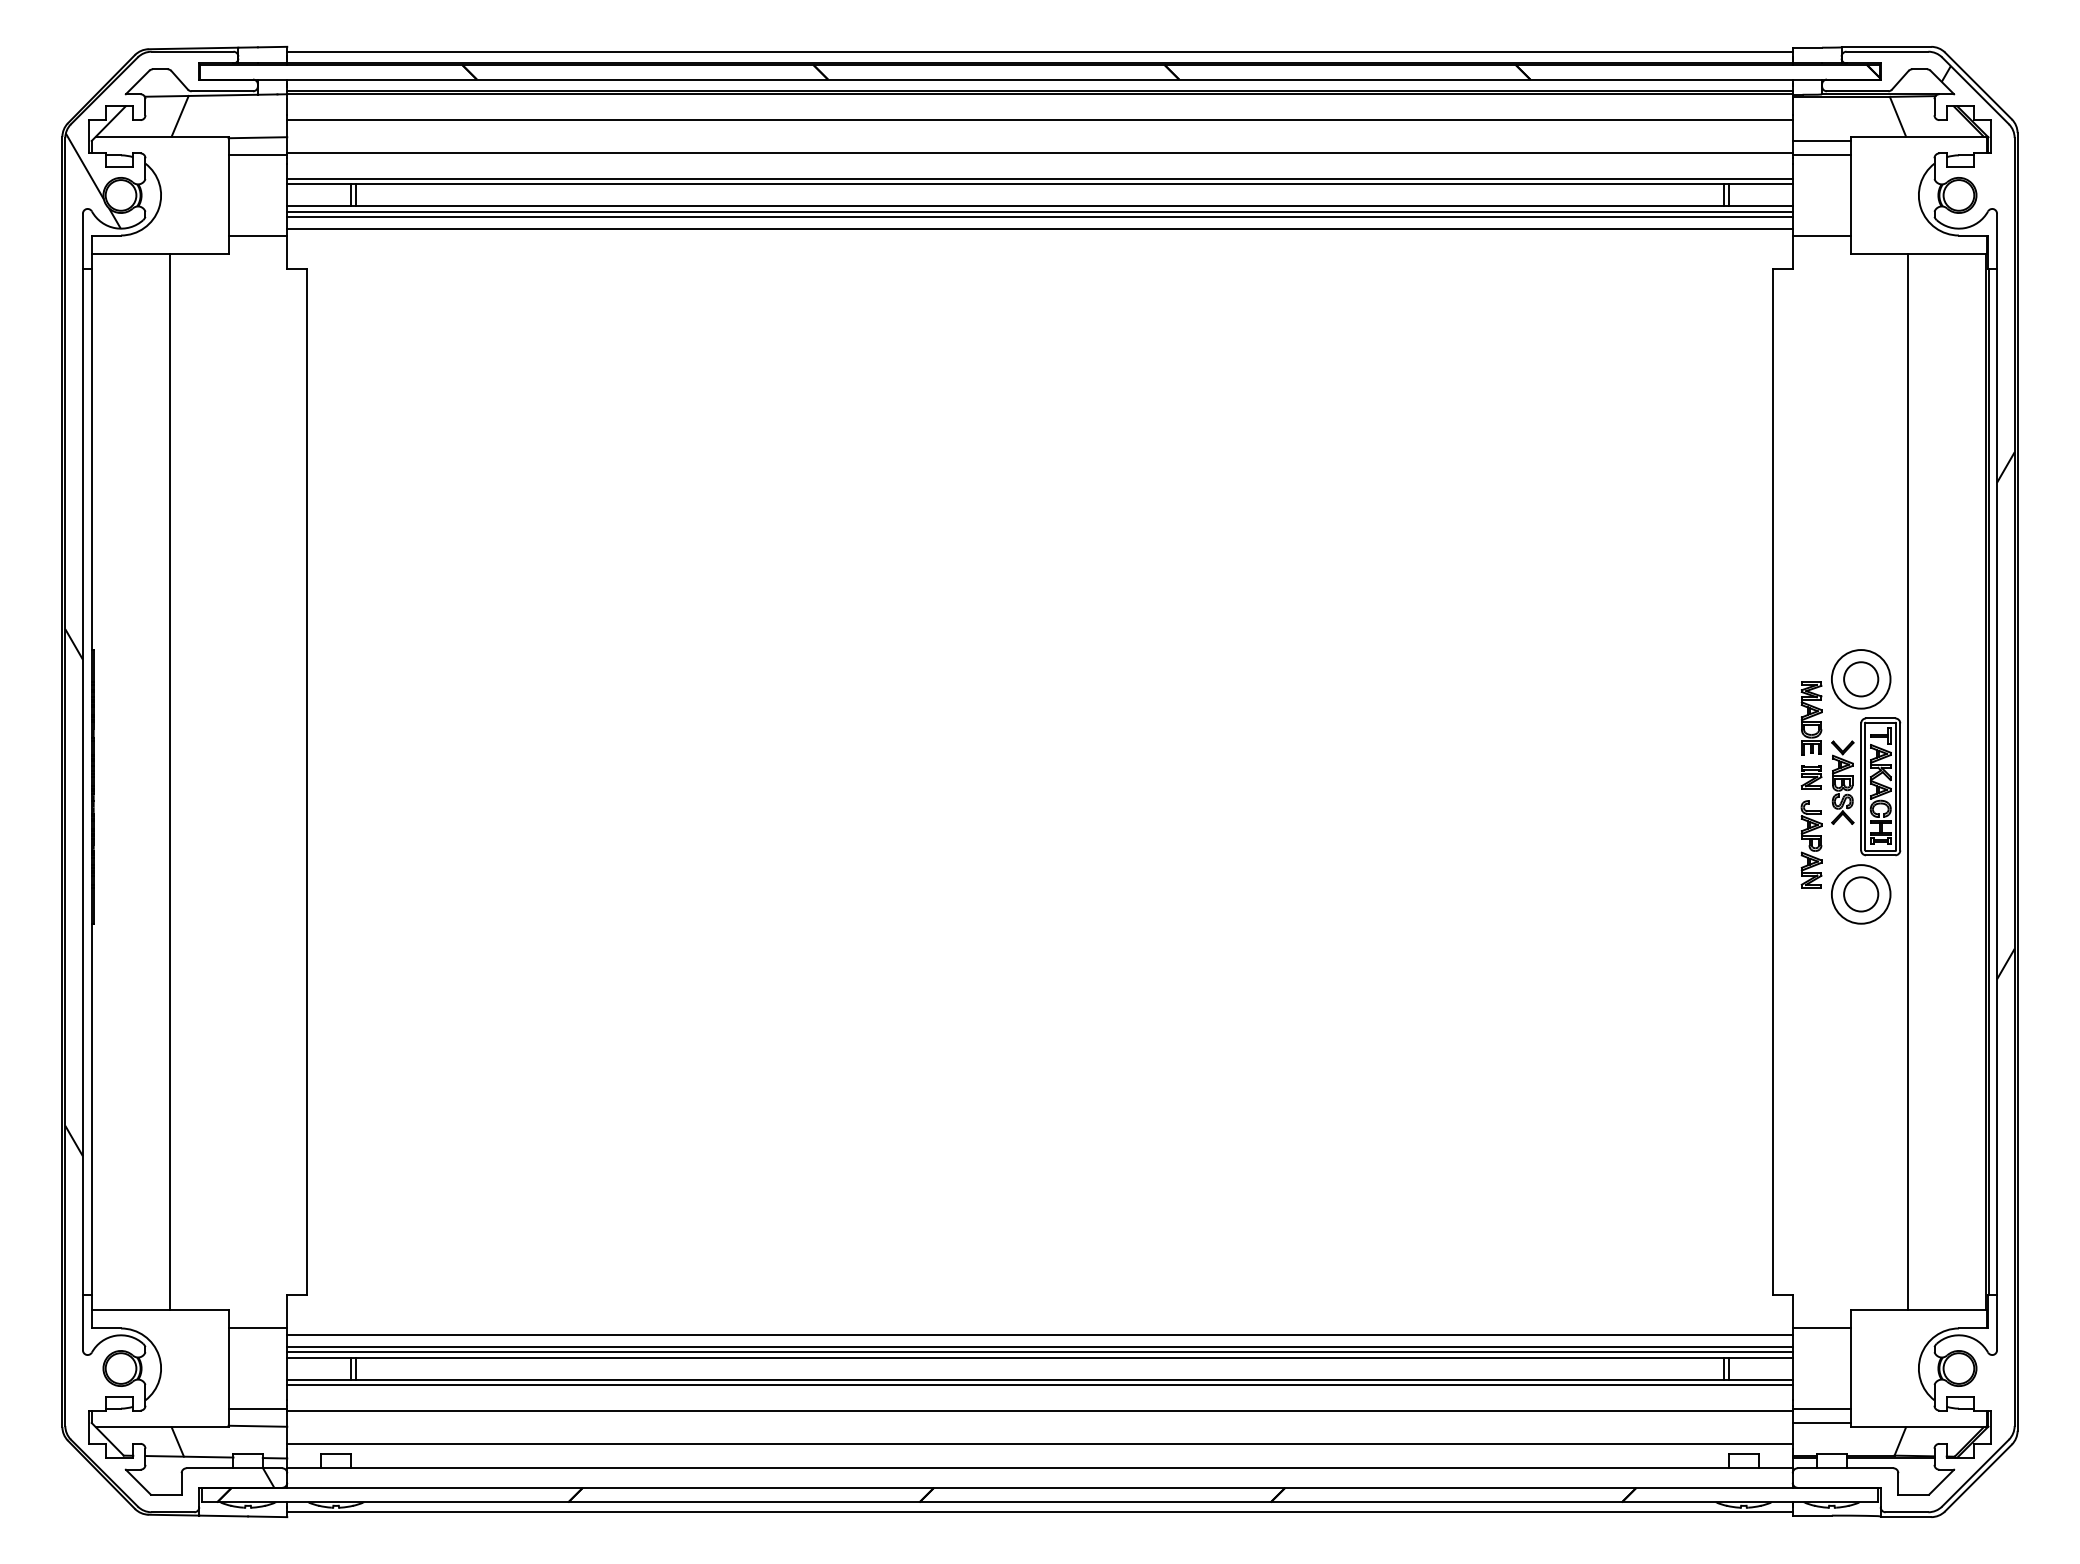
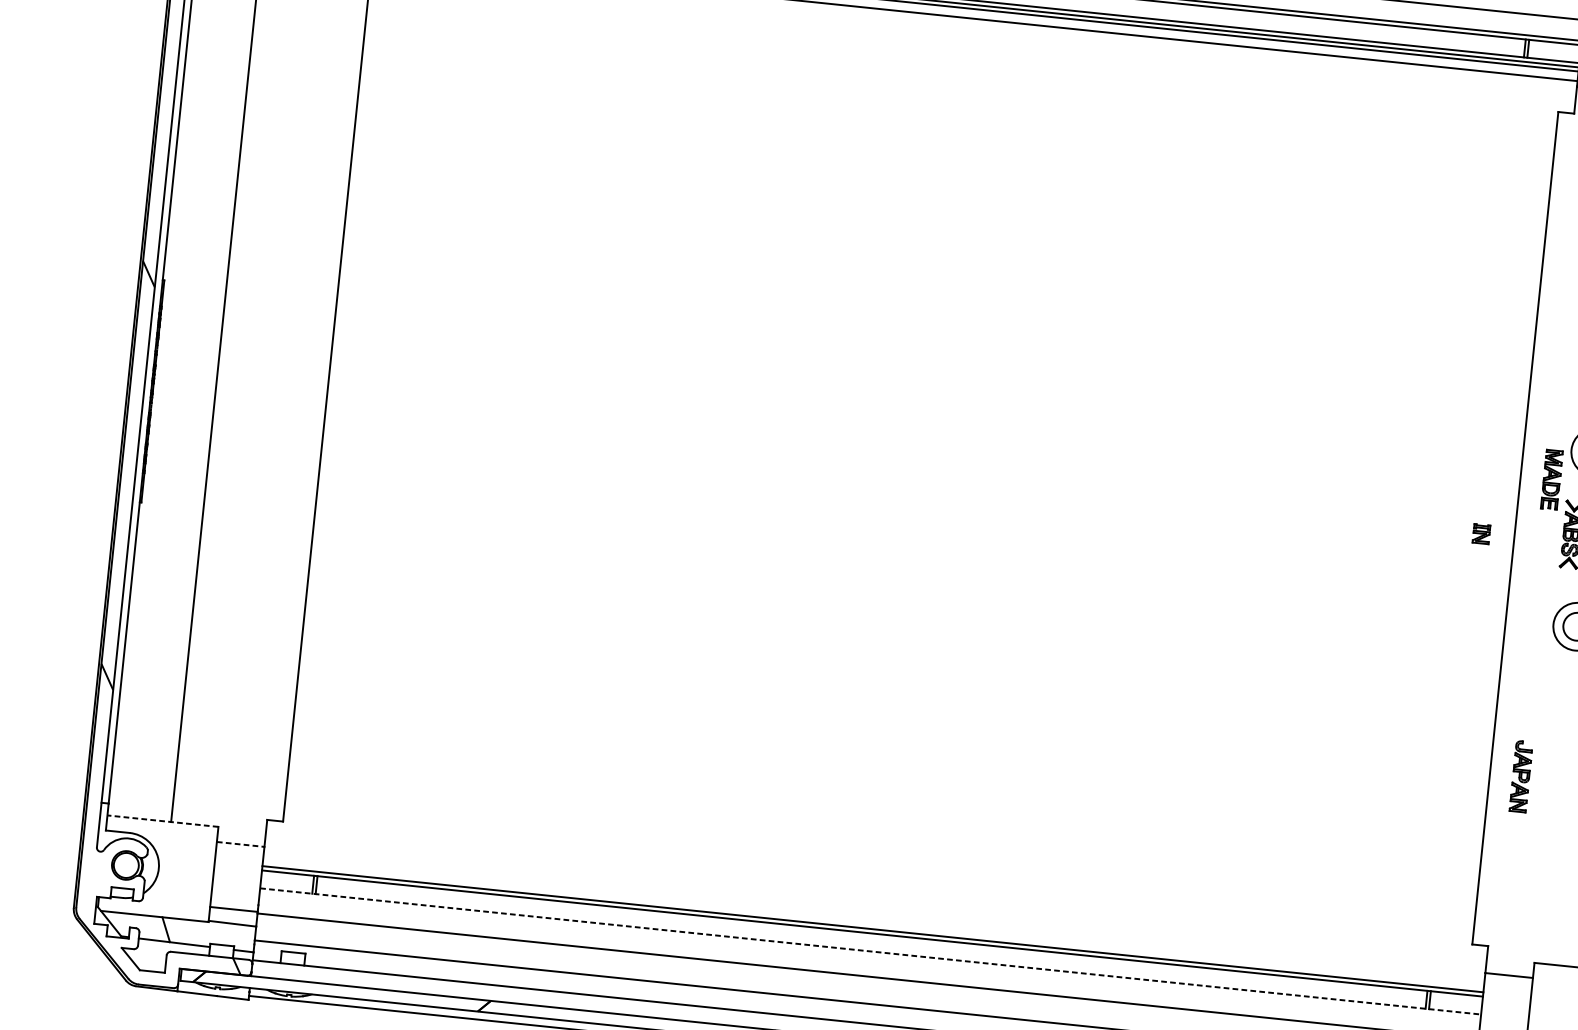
part: (1811, 777) -> (1481, 534), moved
part: (1811, 844) -> (1521, 776), moved
line: (159, 1309) -> (162, 820), solid -> dashed
line: (258, 1328) -> (241, 844), solid -> dashed
line: (1039, 1335) -> (873, 915), removed
line: (1039, 1347) -> (872, 925), removed
line: (1040, 1379) -> (871, 951), solid -> dashed
line: (1039, 1384) -> (869, 955), removed

